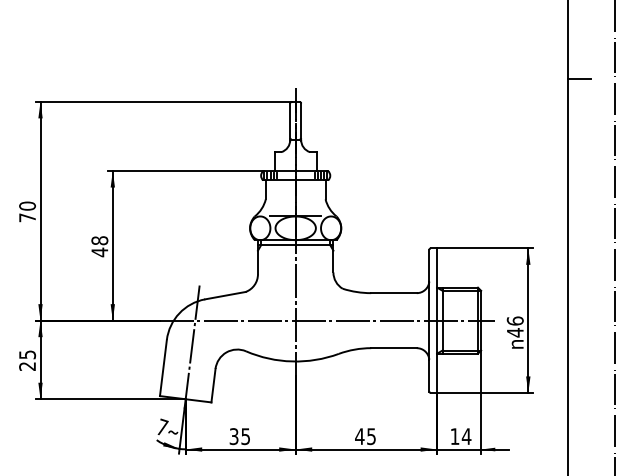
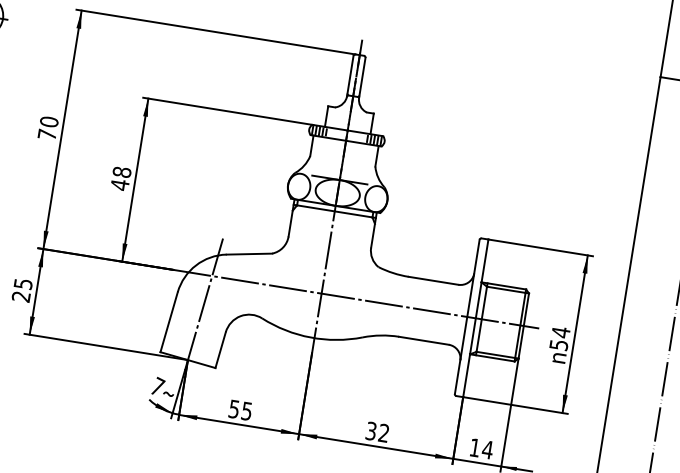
text: (514, 326) -> (559, 338), 46 -> 54
text: (234, 436) -> (234, 409), 35 -> 55
text: (365, 436) -> (377, 432), 45 -> 32

